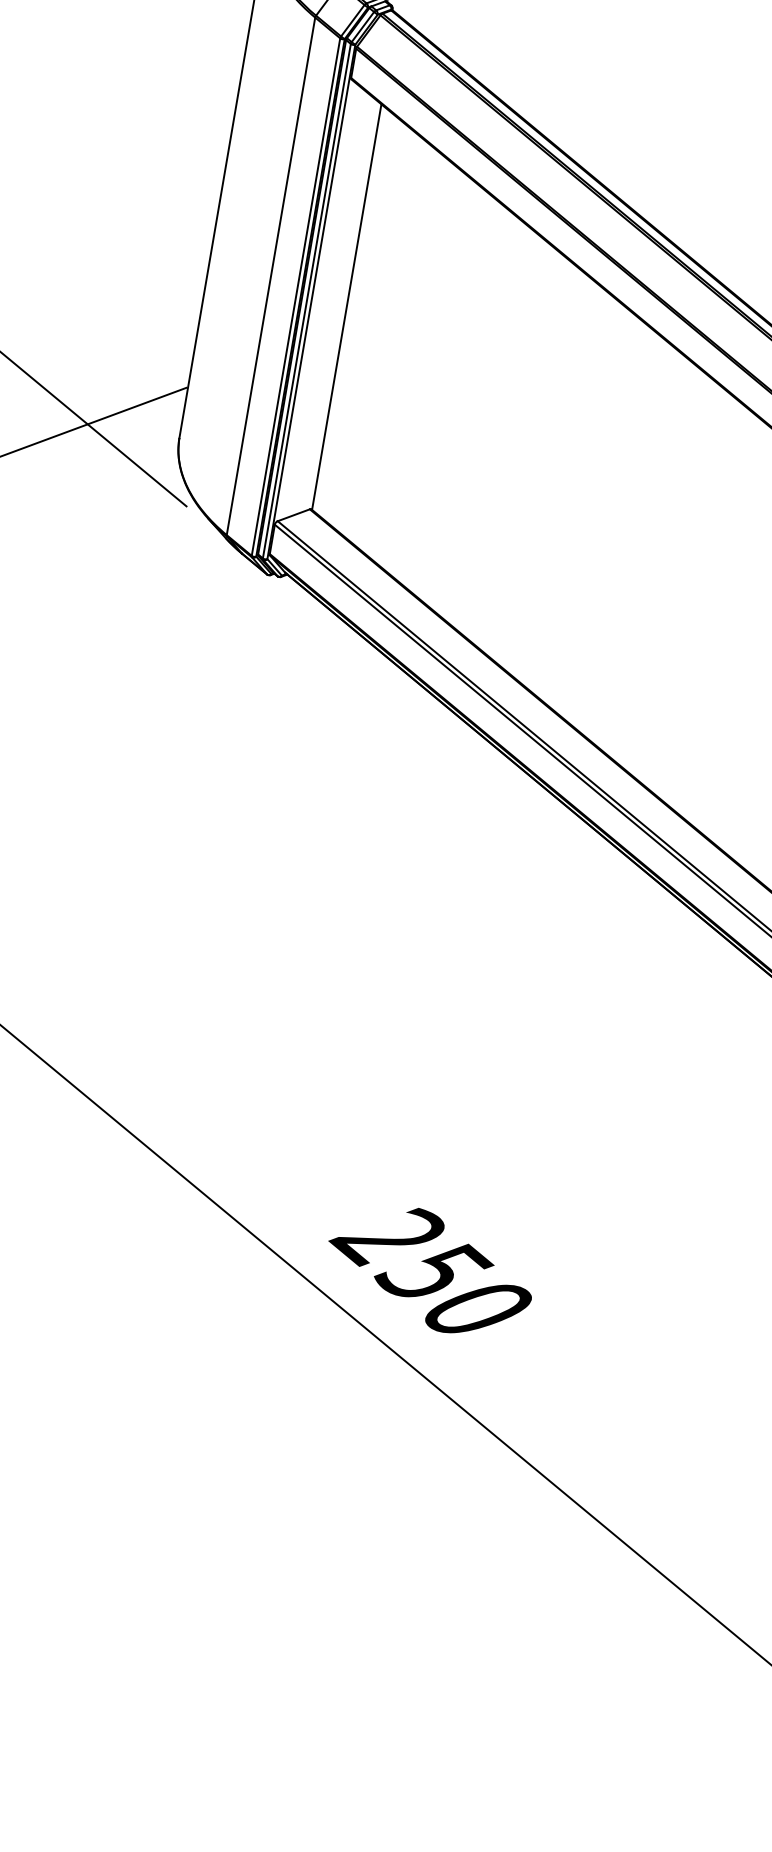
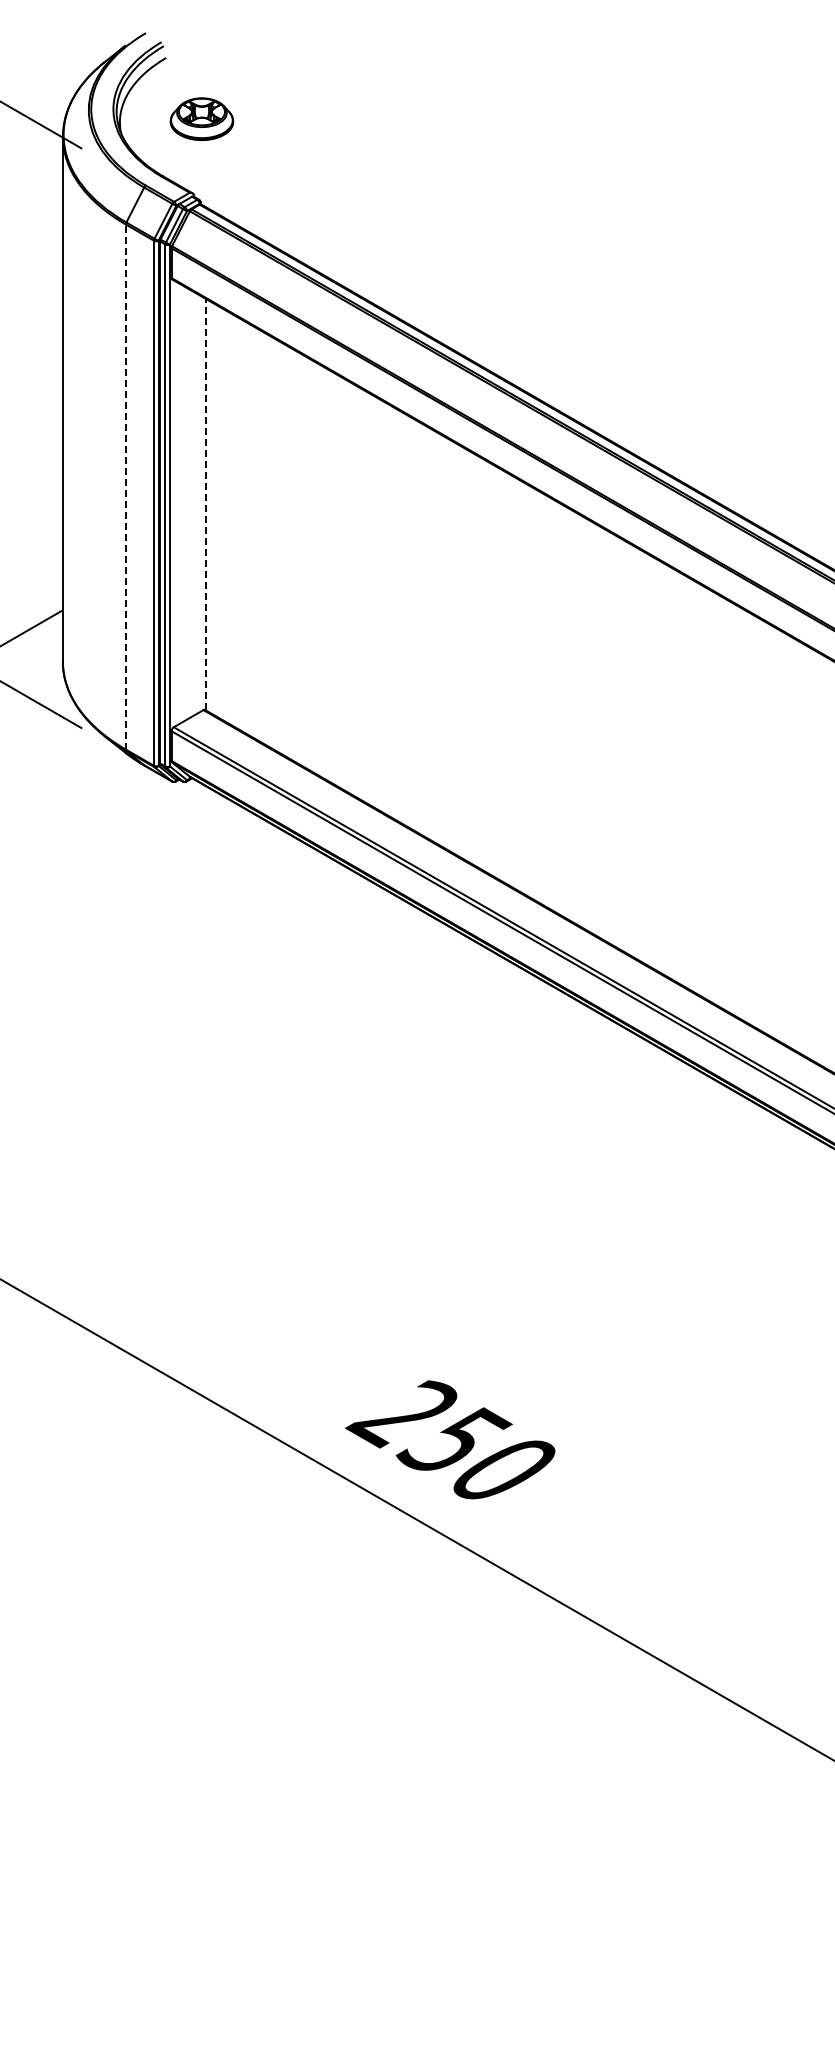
line: (270, 276) -> (125, 487), solid -> dashed
line: (346, 306) -> (205, 504), solid -> dashed

